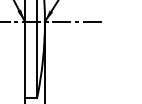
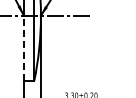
line: (25, 60) -> (24, 48), solid -> dashed

